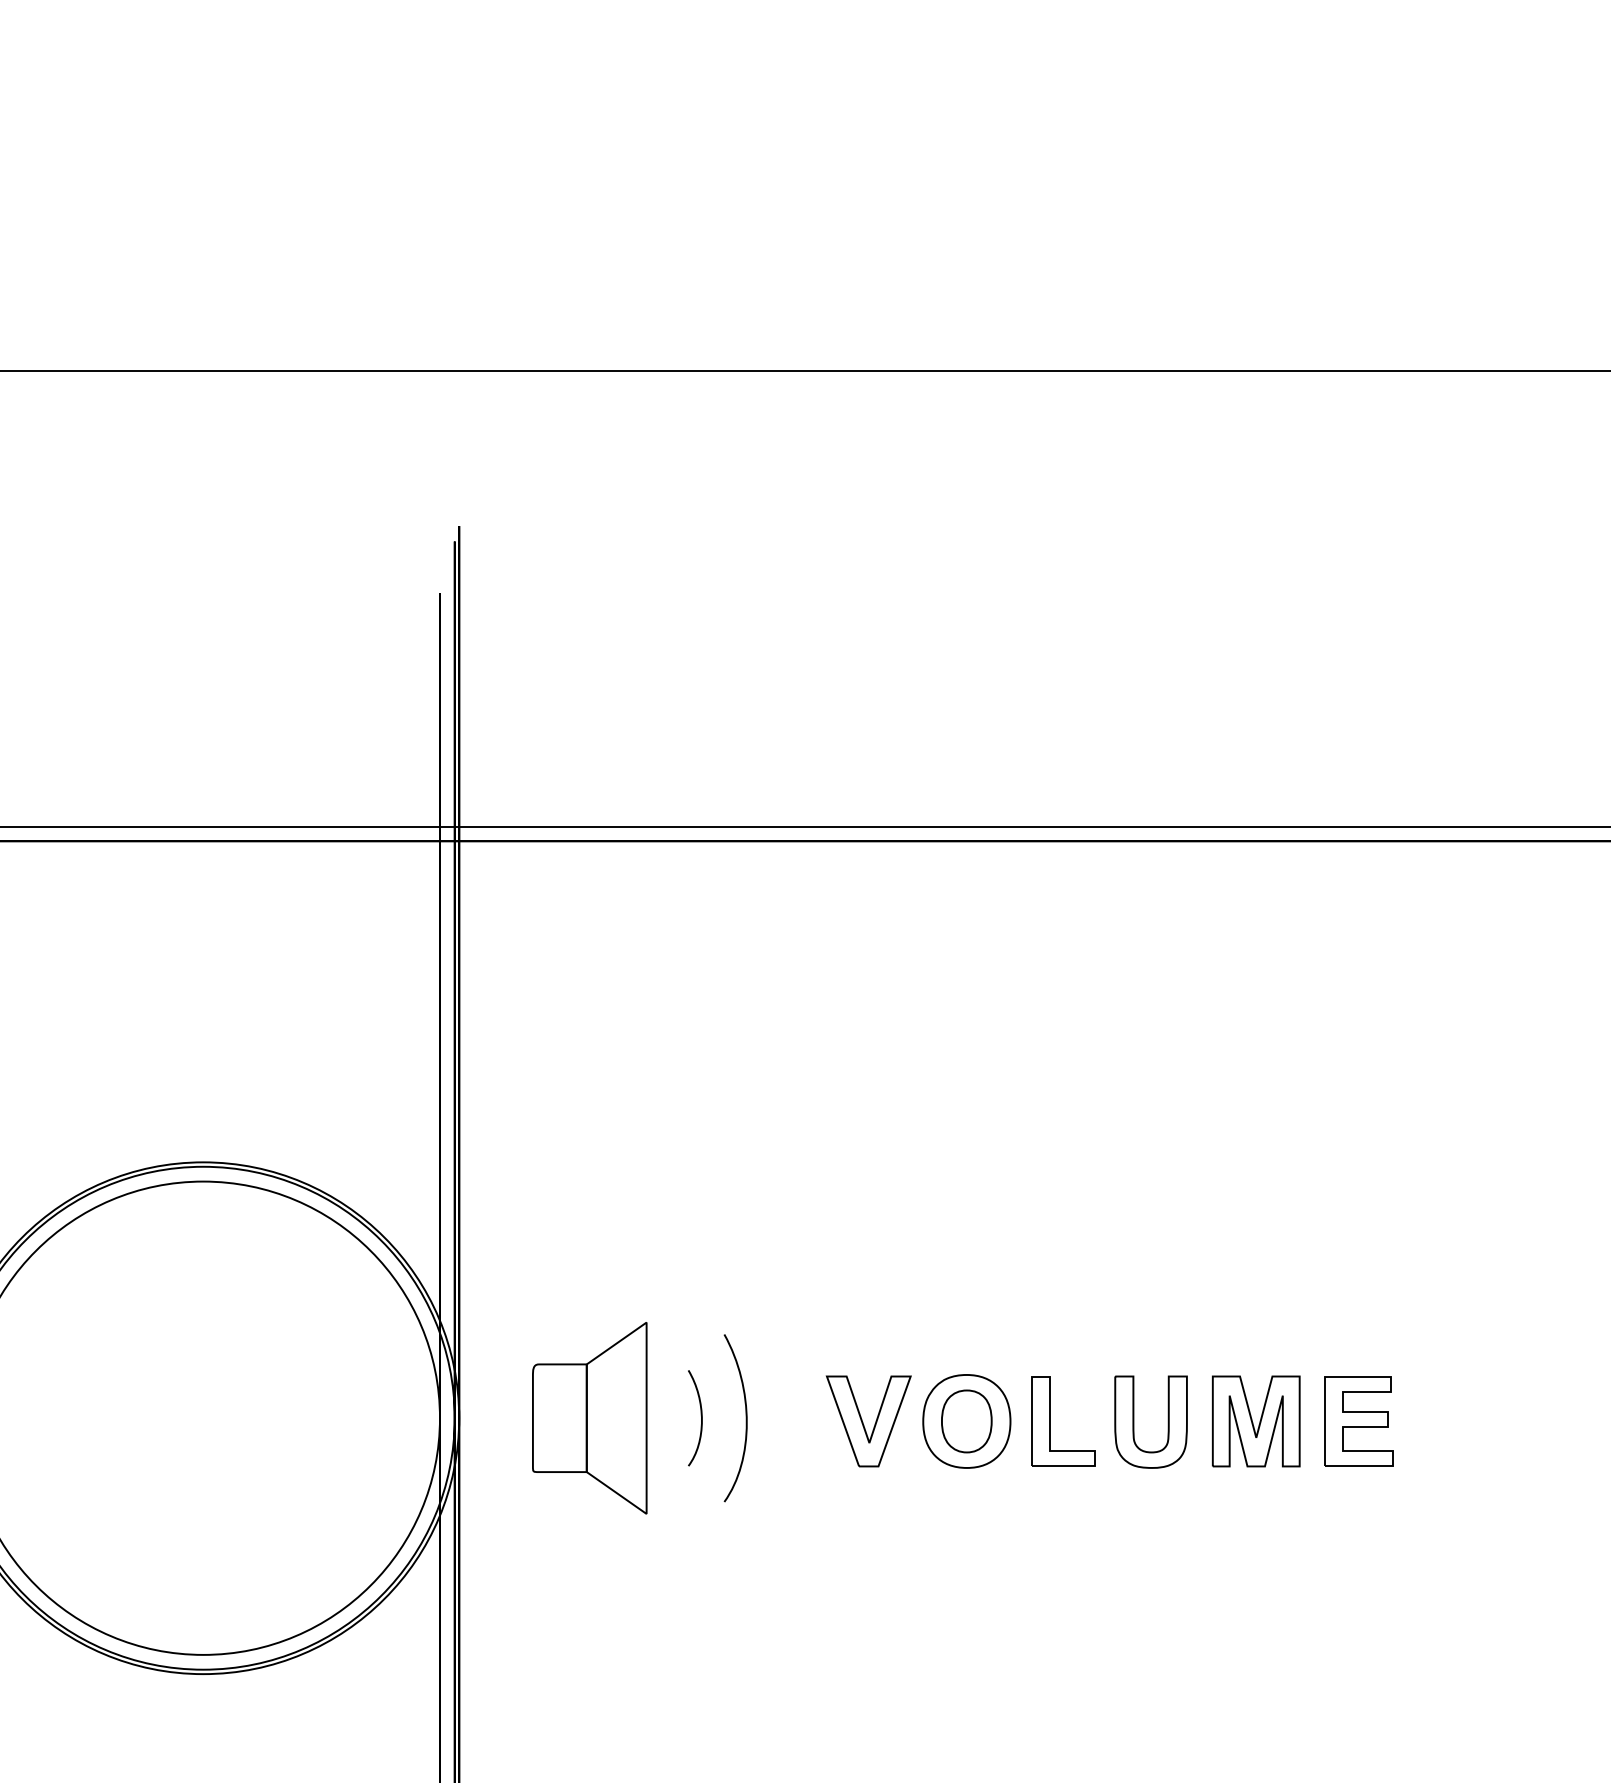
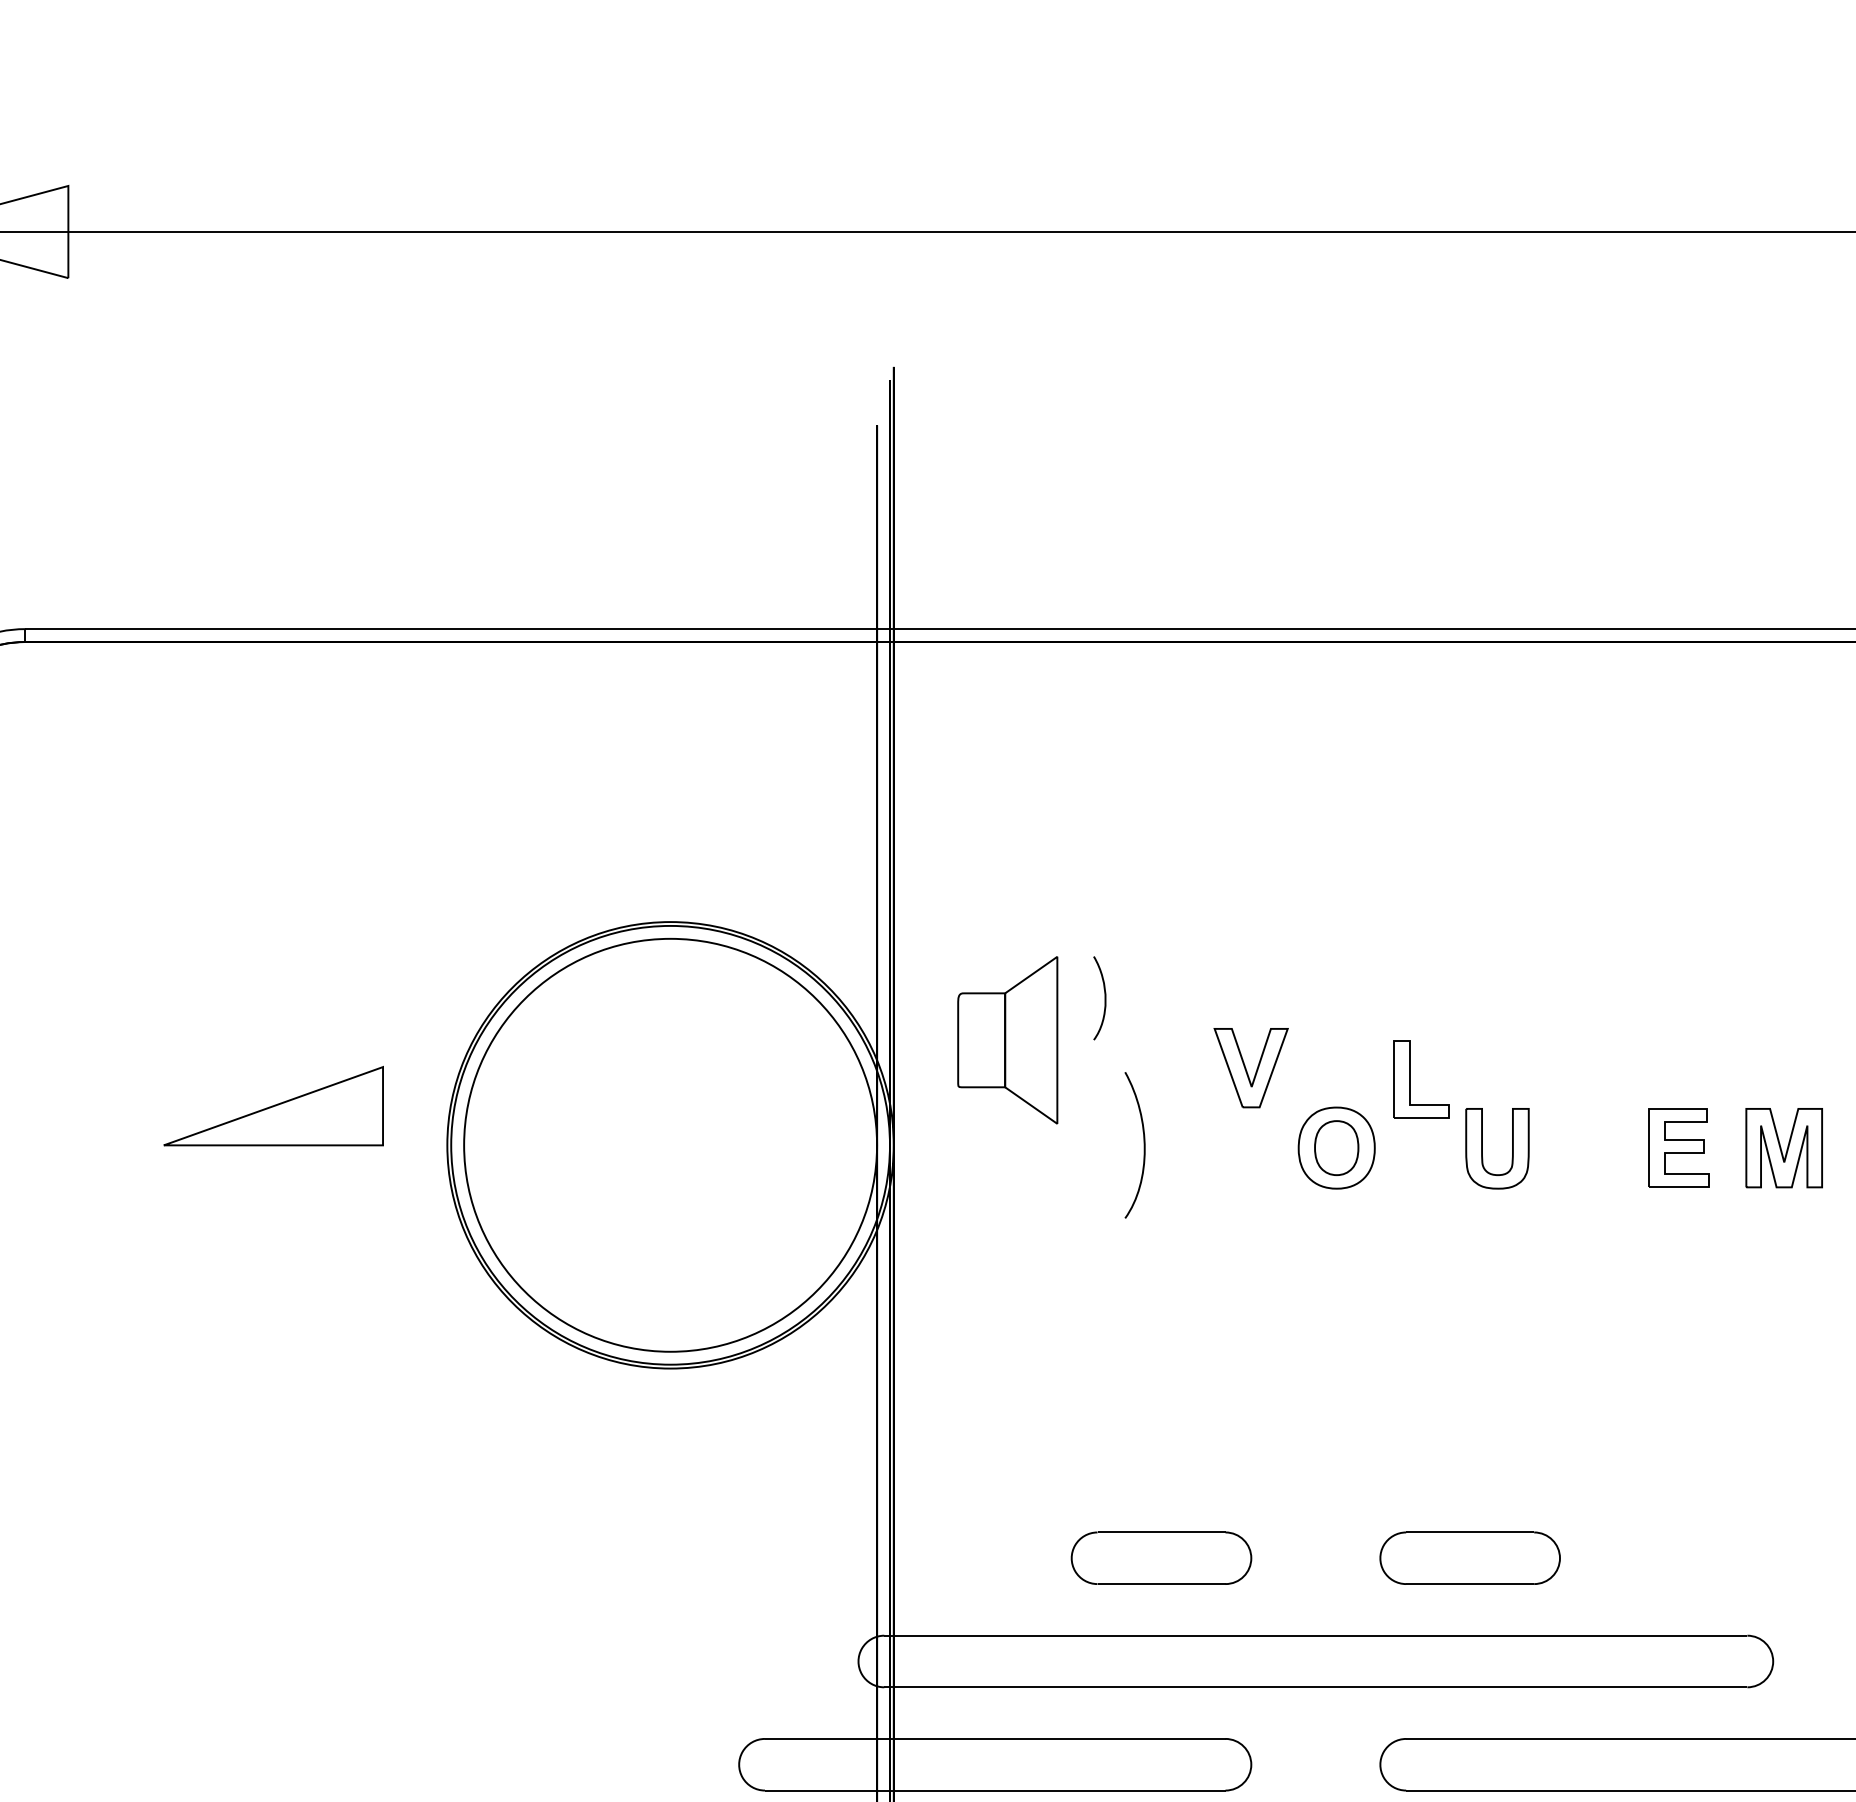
part: (589, 1418) -> (1007, 1040), moved
curve: (700, 1418) -> (1104, 998), moved
part: (868, 1421) -> (1250, 1068), moved
part: (1051, 1421) -> (1410, 1079), moved
part: (1255, 1421) -> (1783, 1148), moved

